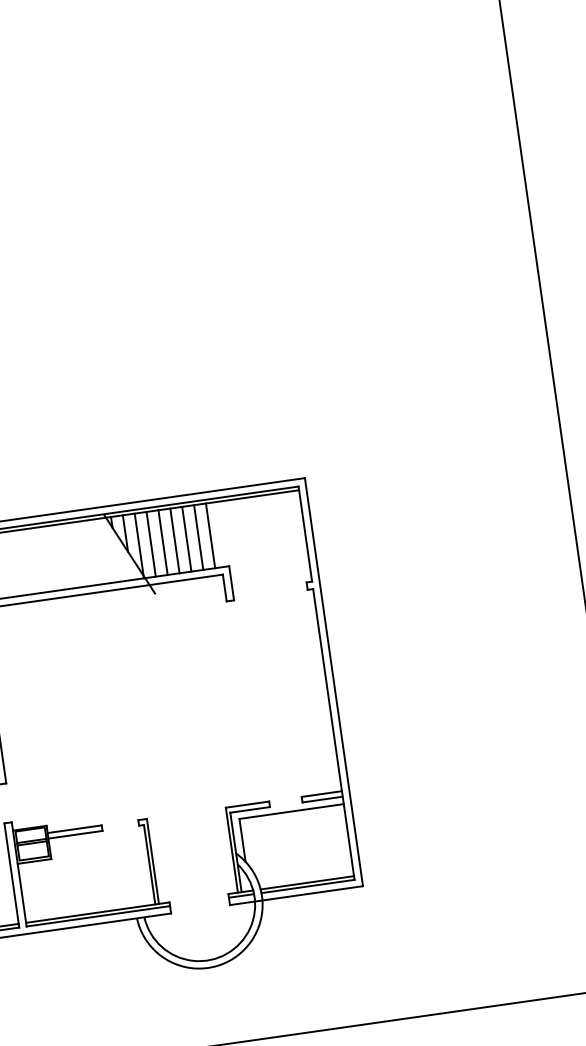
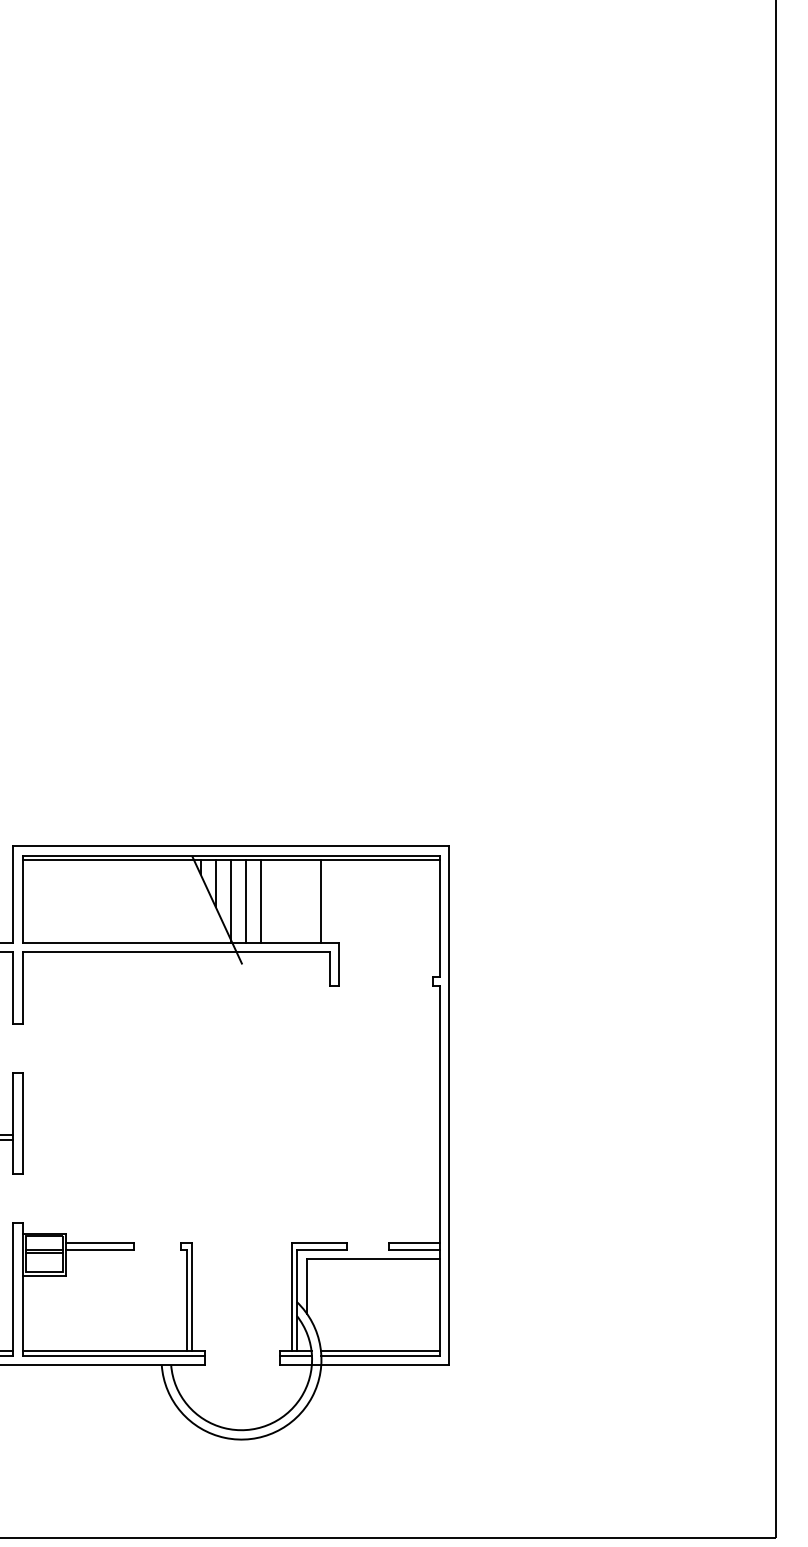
line: (198, 537) -> (306, 901), removed
line: (187, 539) -> (291, 901), removed
line: (174, 540) -> (275, 901), removed

